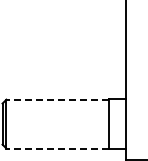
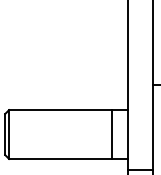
line: (57, 100) -> (60, 110), dashed -> solid
line: (57, 148) -> (60, 158), dashed -> solid

